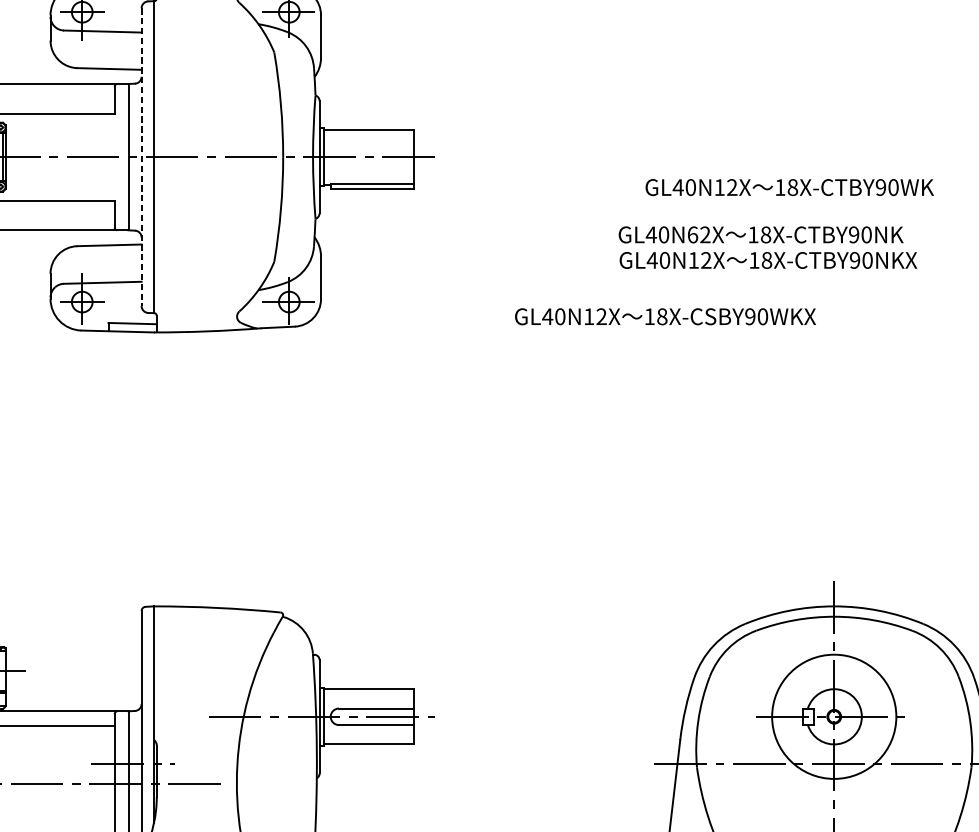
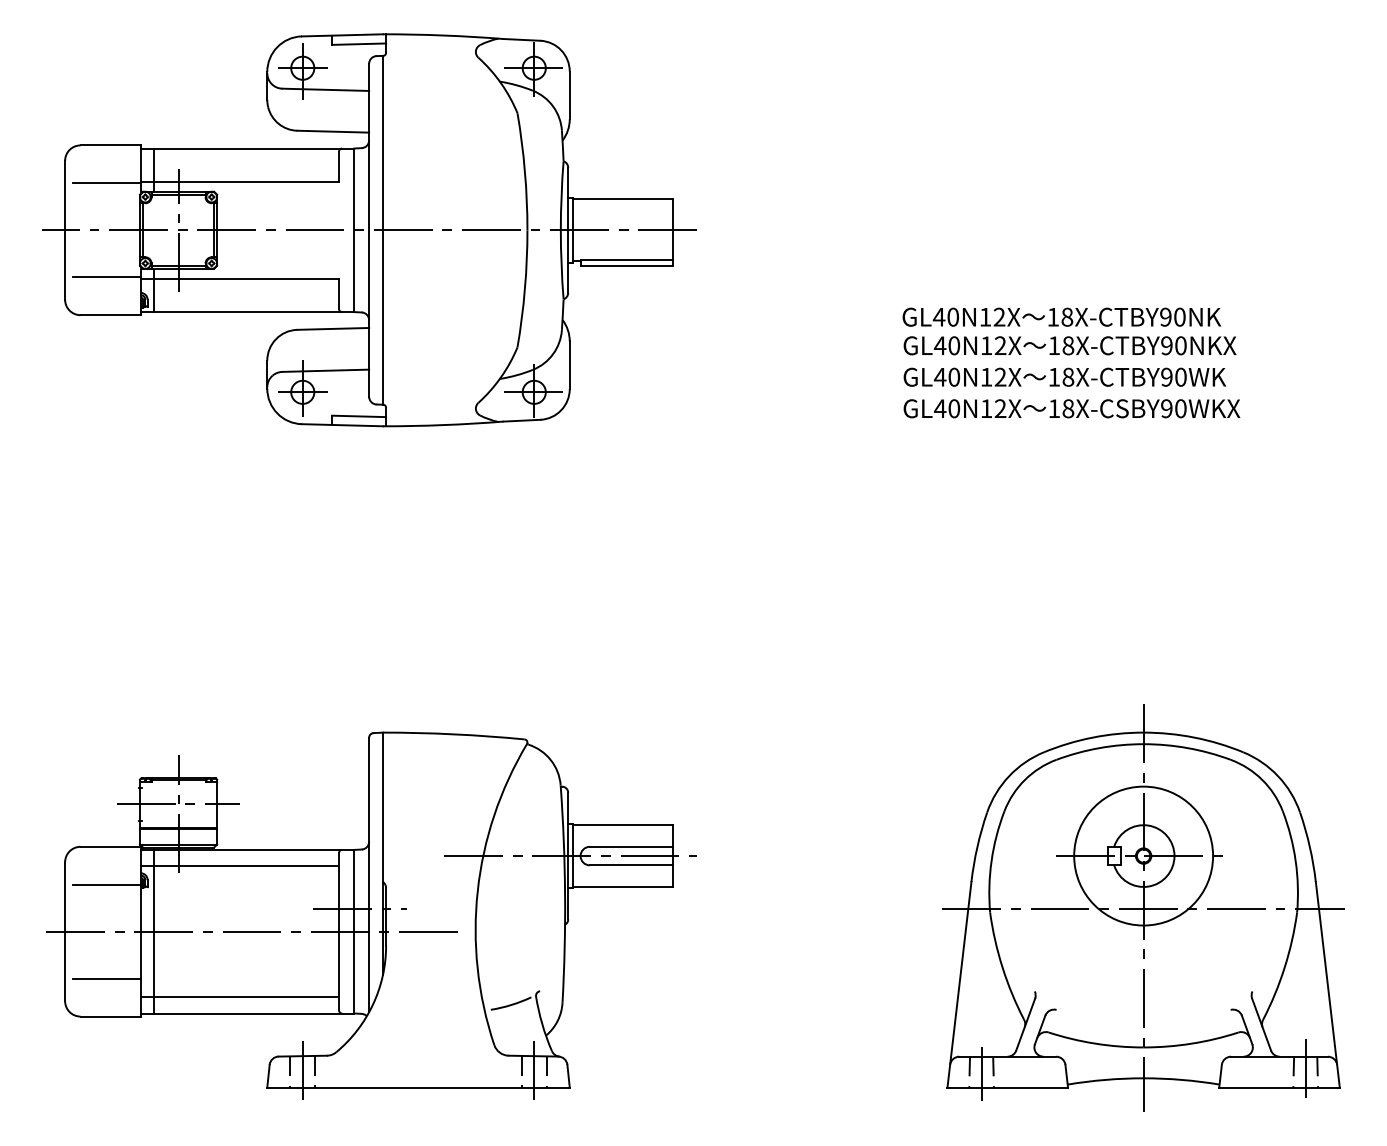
line: (141, 157) -> (369, 230), dashed -> solid
text: (789, 186) -> (1064, 376), moved
text: (692, 234) -> (985, 316), GL40N62X -> GL40N12X
text: (665, 316) -> (1071, 408), moved

